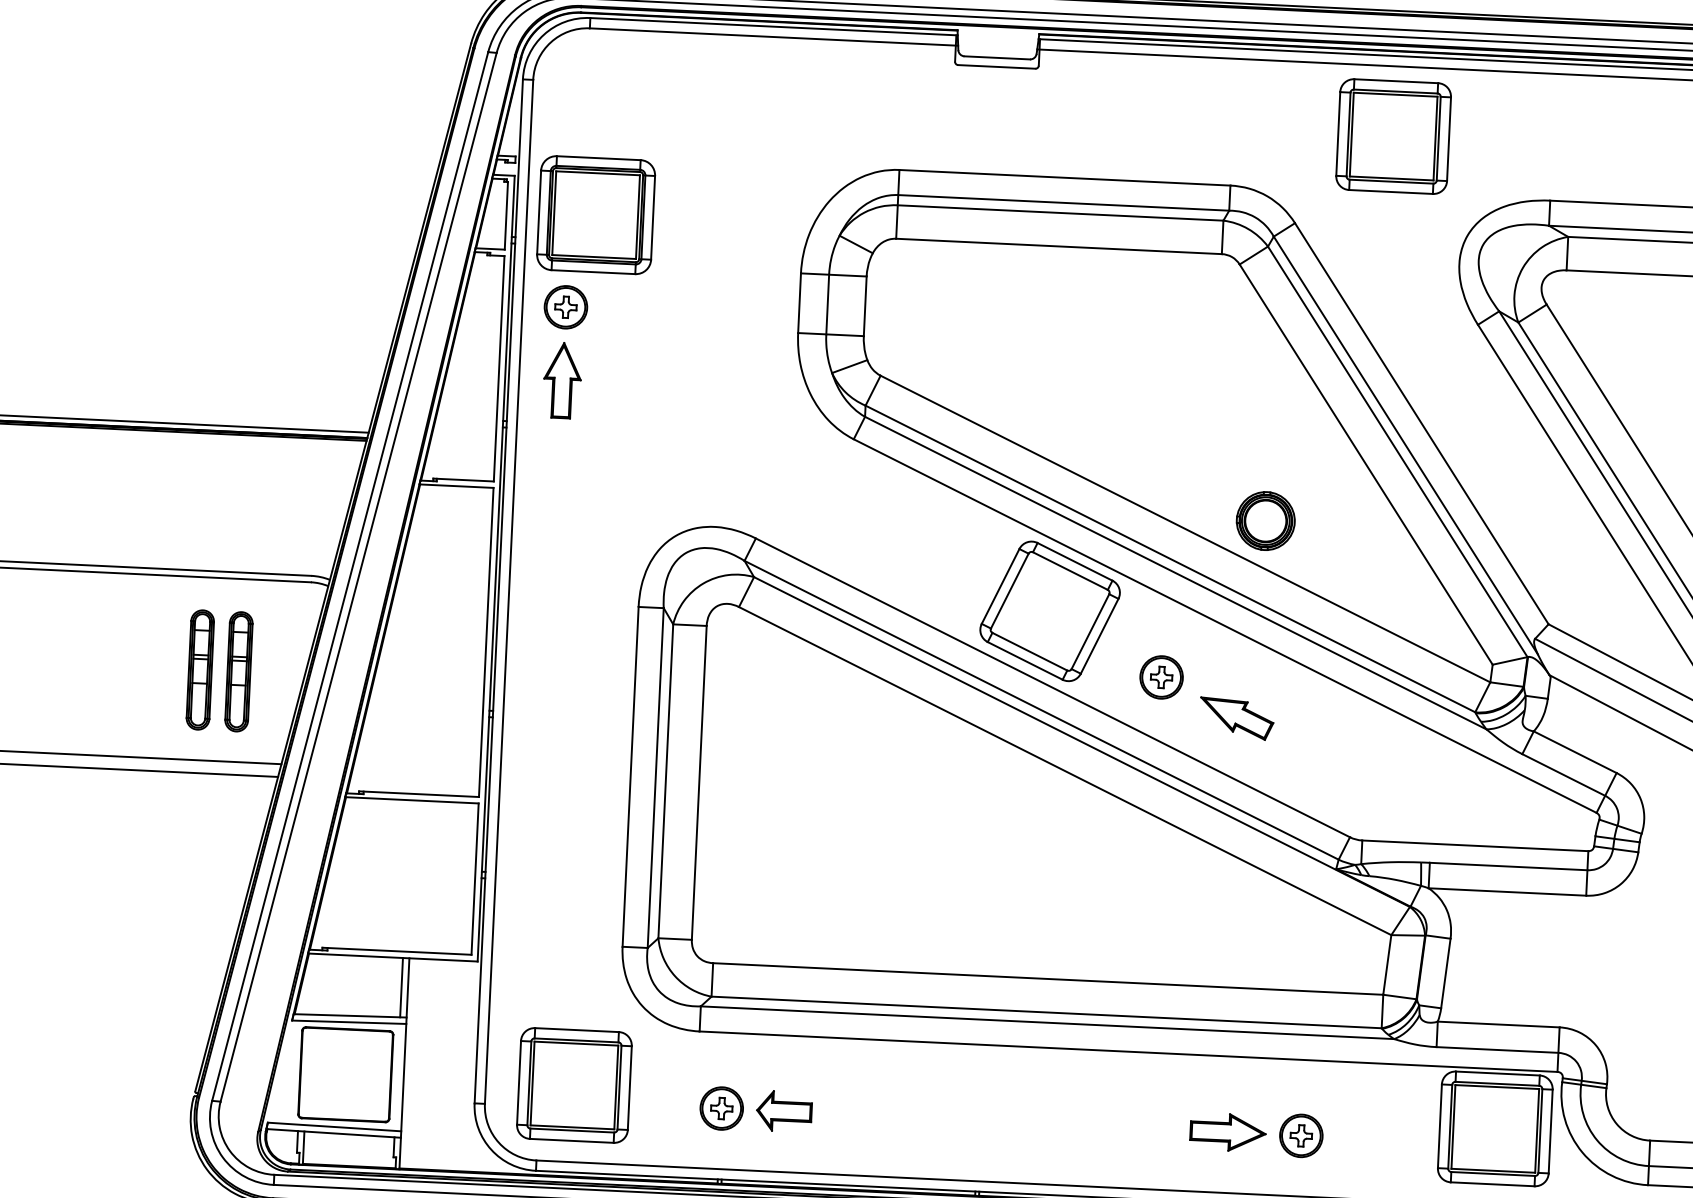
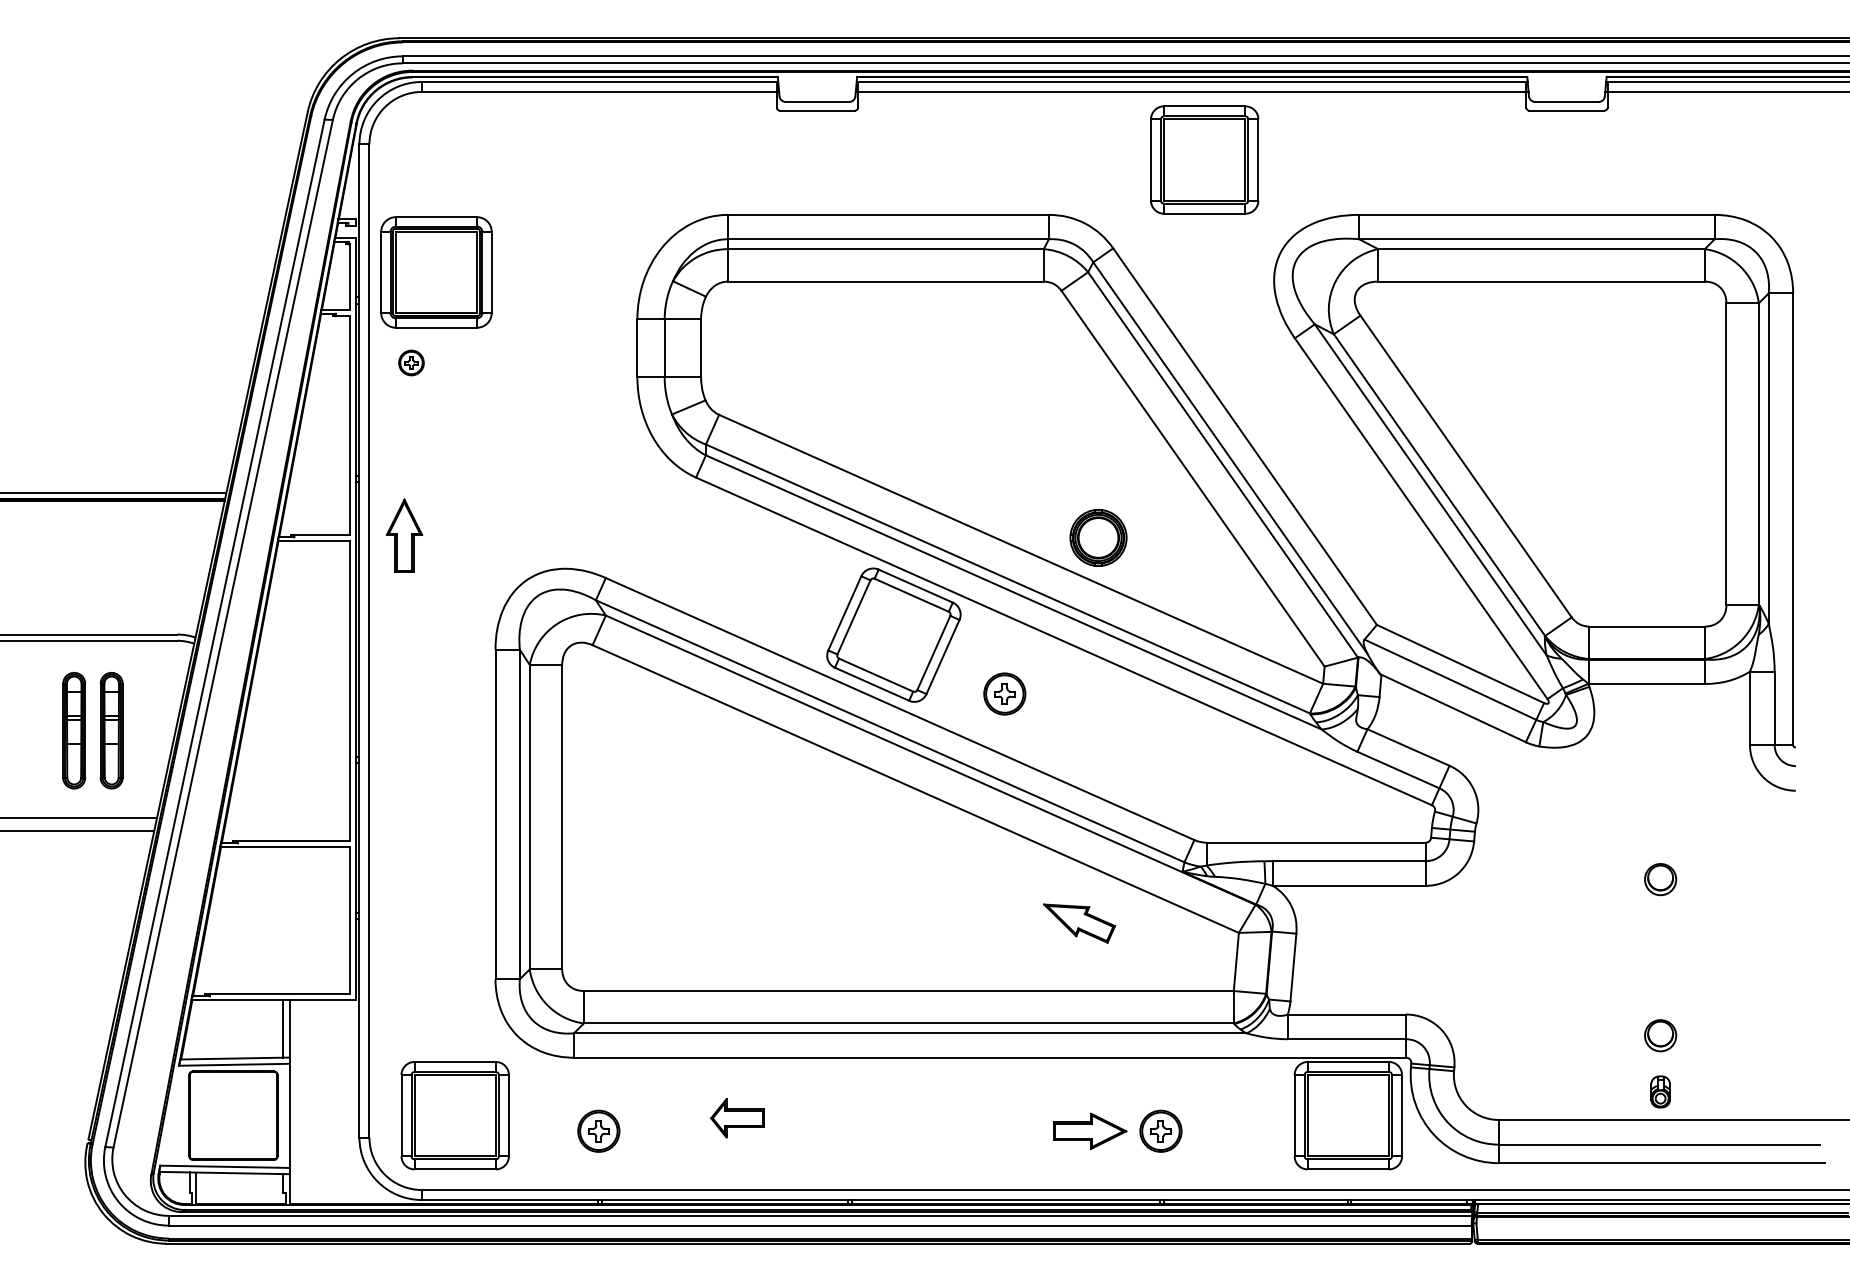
part: (565, 306) -> (411, 362), size x0.6
part: (562, 379) -> (404, 535), moved
part: (1236, 718) -> (1079, 923), moved
part: (784, 1111) -> (737, 1118), moved

